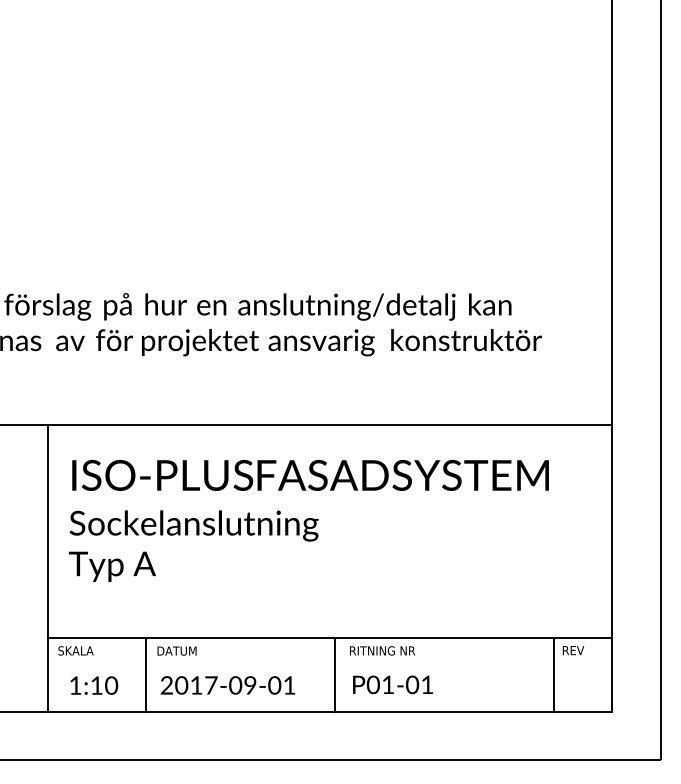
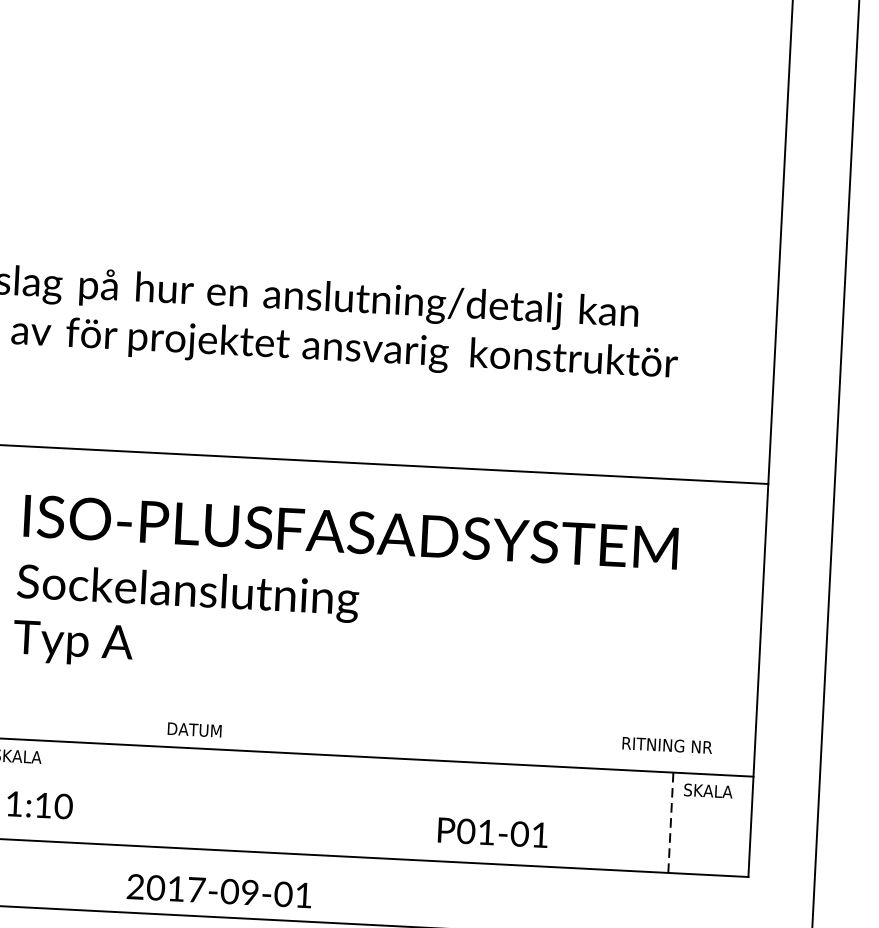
text: (176, 650) -> (193, 729), moved
text: (382, 650) -> (667, 744), moved
text: (579, 650) -> (707, 790), REV -> SKALA
line: (145, 674) -> (111, 793), removed
line: (335, 674) -> (371, 806), removed
line: (553, 675) -> (670, 823), solid -> dashed
text: (392, 684) -> (492, 832), moved
text: (227, 685) -> (218, 891), moved

